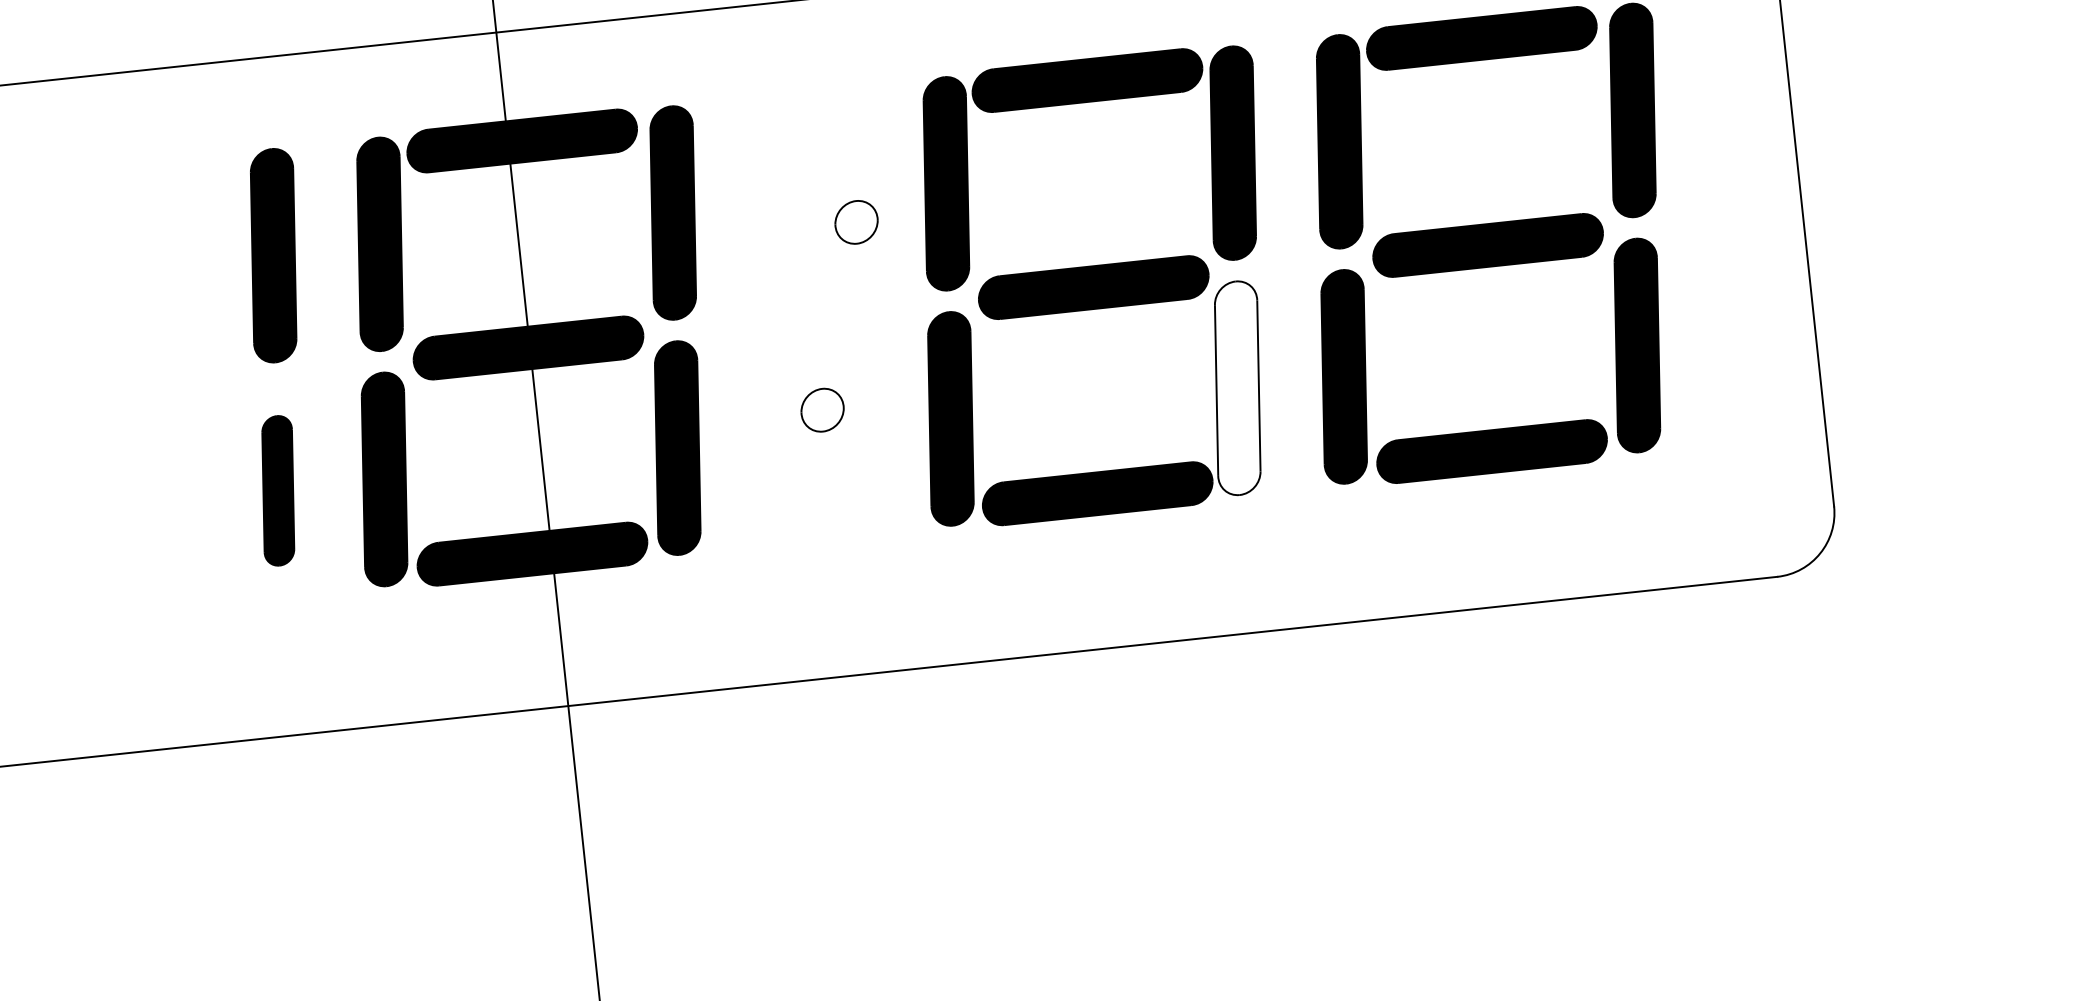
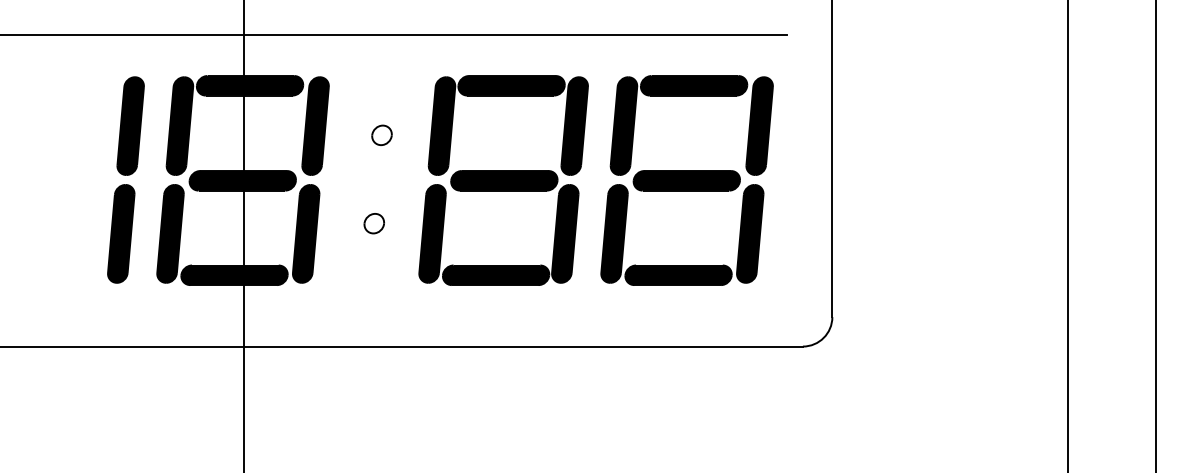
part: (855, 220) -> (381, 134), moved
fill: (1238, 387) -> (565, 233), added
part: (278, 489) -> (121, 233), size x1.43

